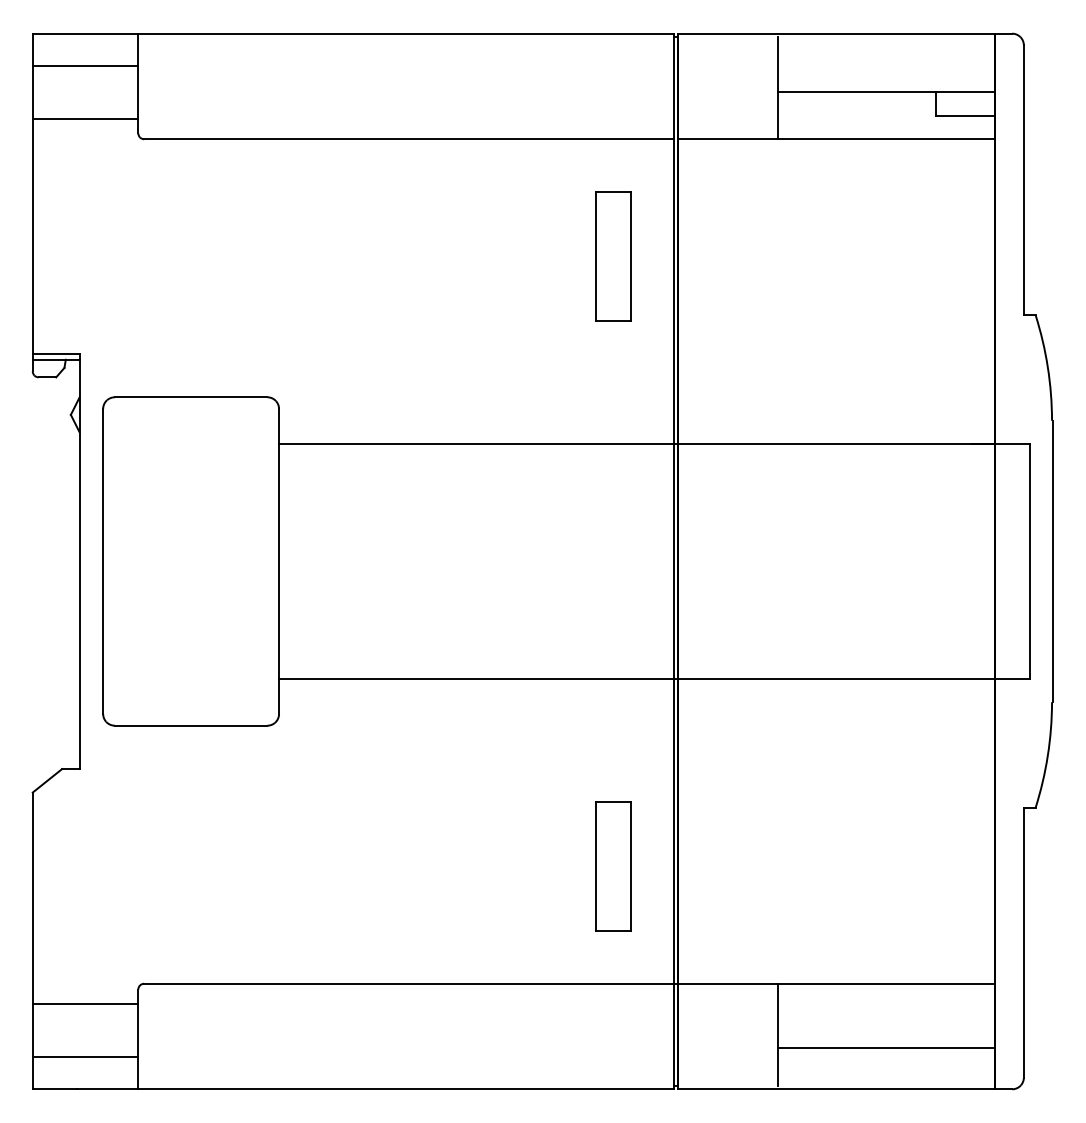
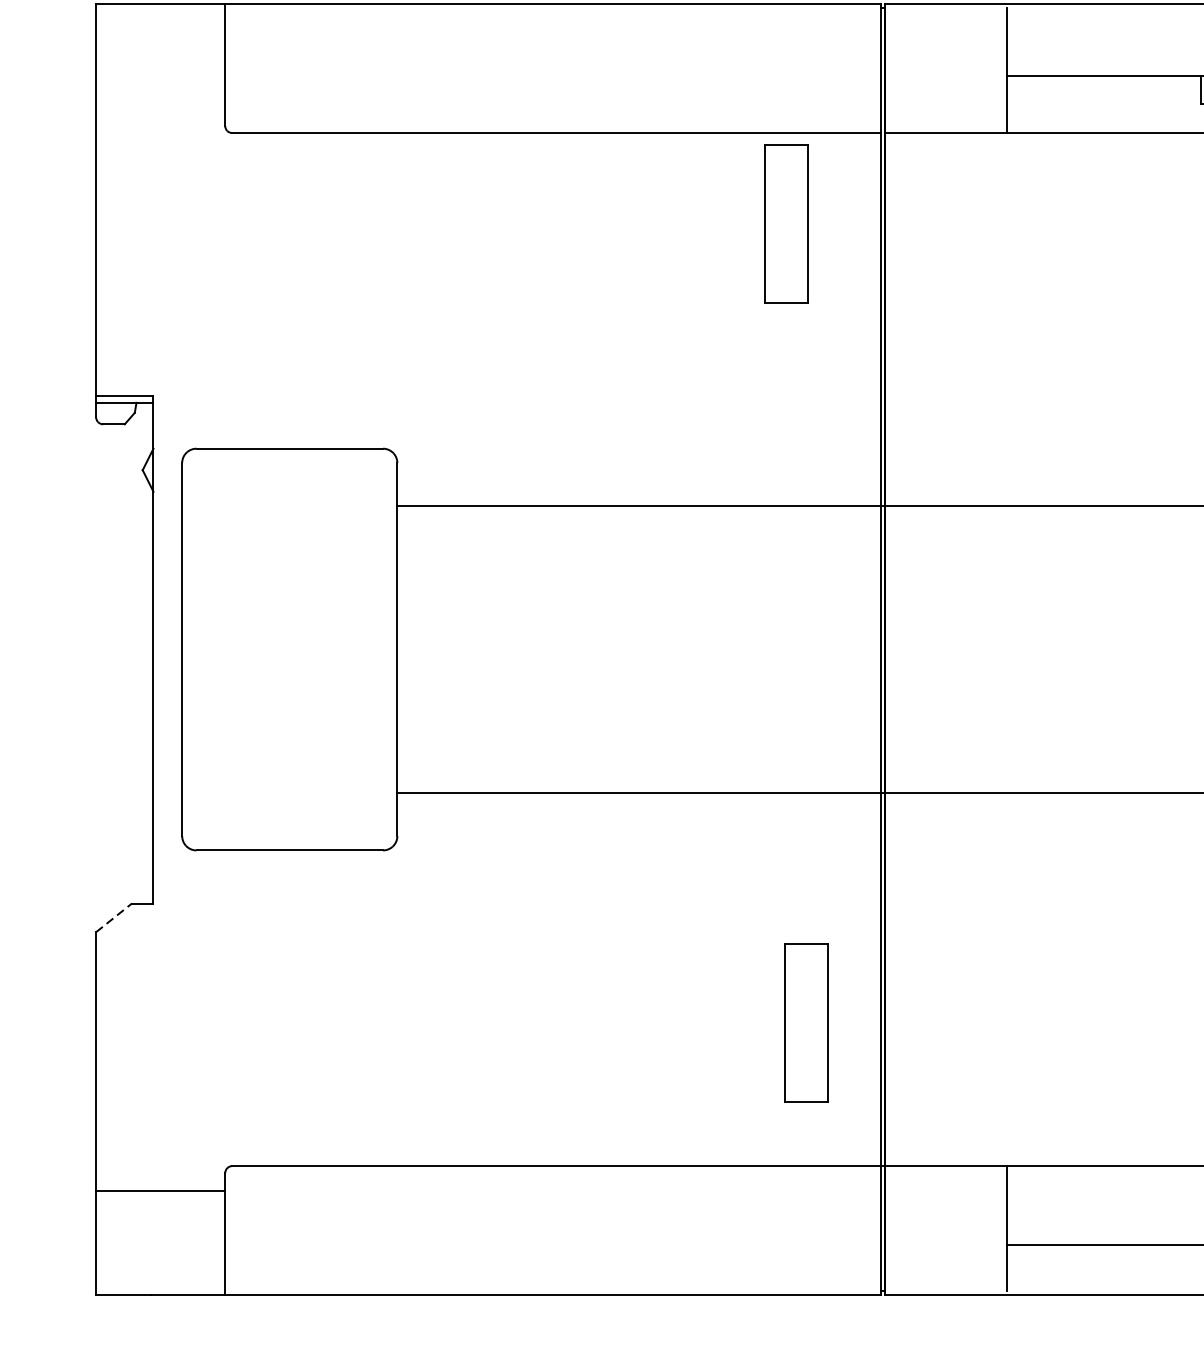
line: (85, 65) -> (160, 42), removed
line: (85, 118) -> (160, 107), removed
part: (613, 256) -> (786, 223), moved
line: (47, 780) -> (114, 917), solid -> dashed
line: (85, 1057) -> (160, 1256), removed

